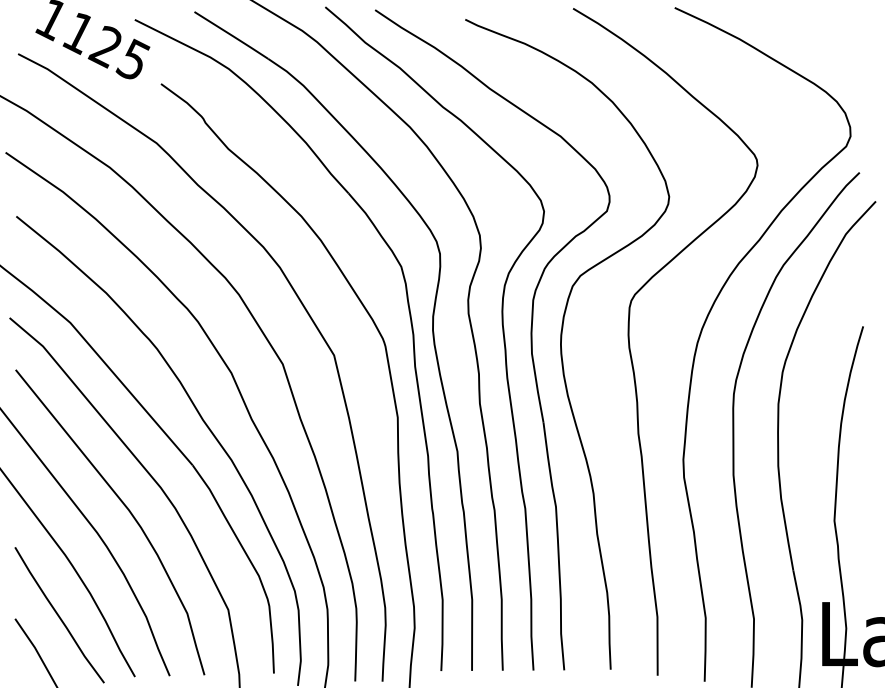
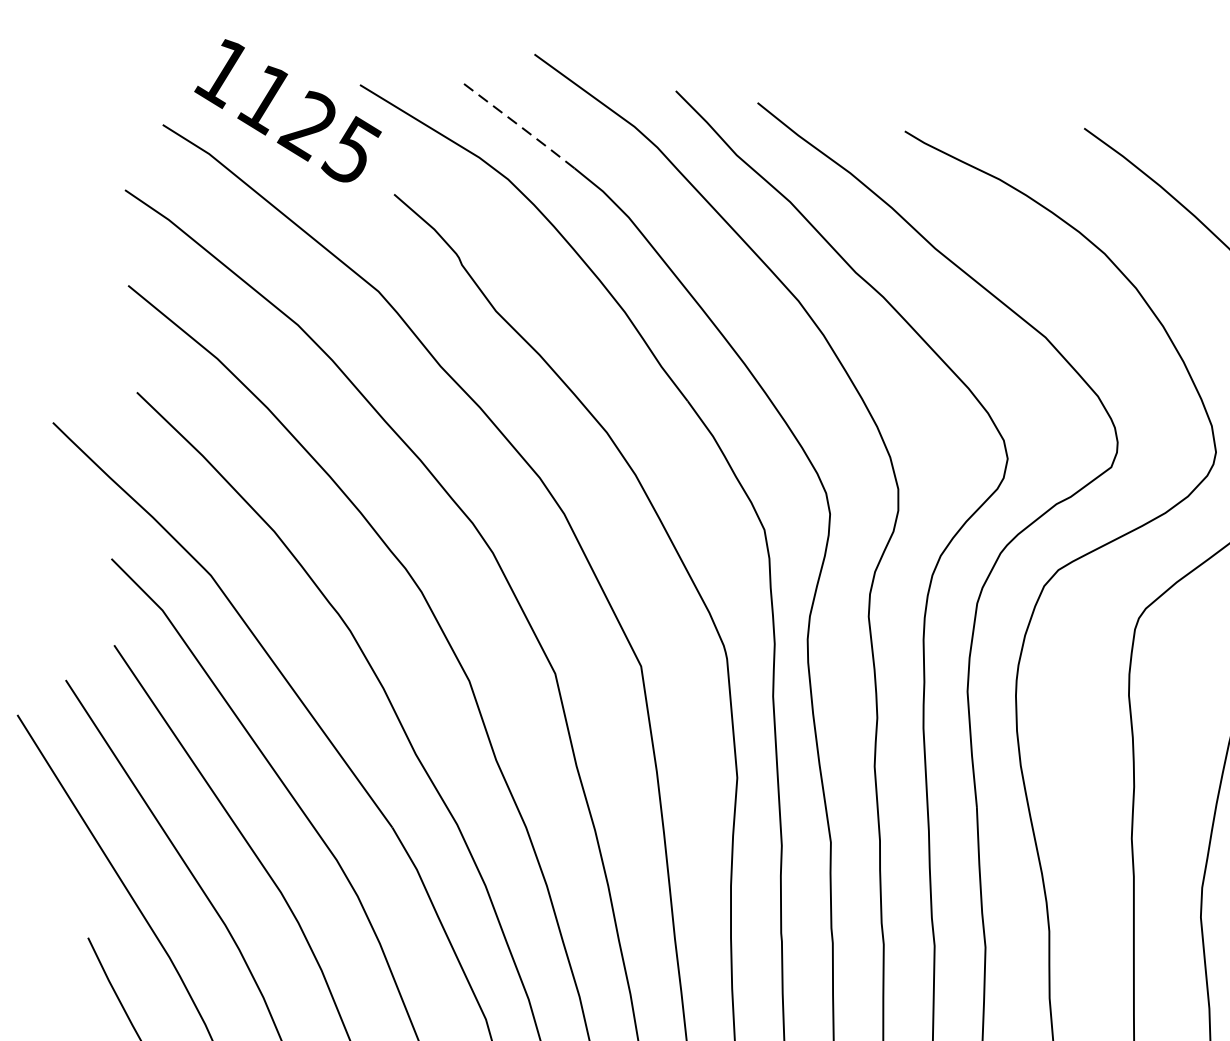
line: (232, 36) -> (518, 126), solid -> dashed

